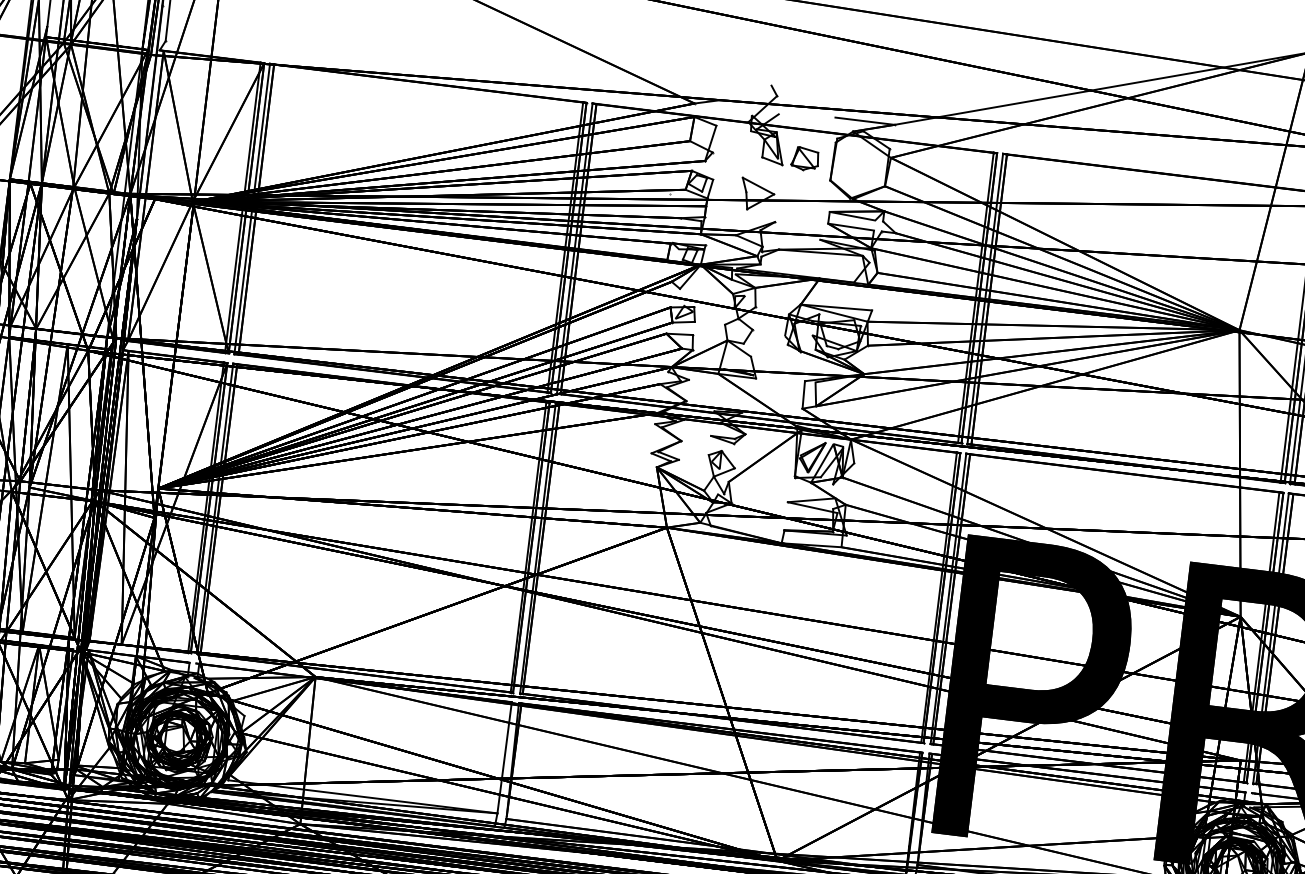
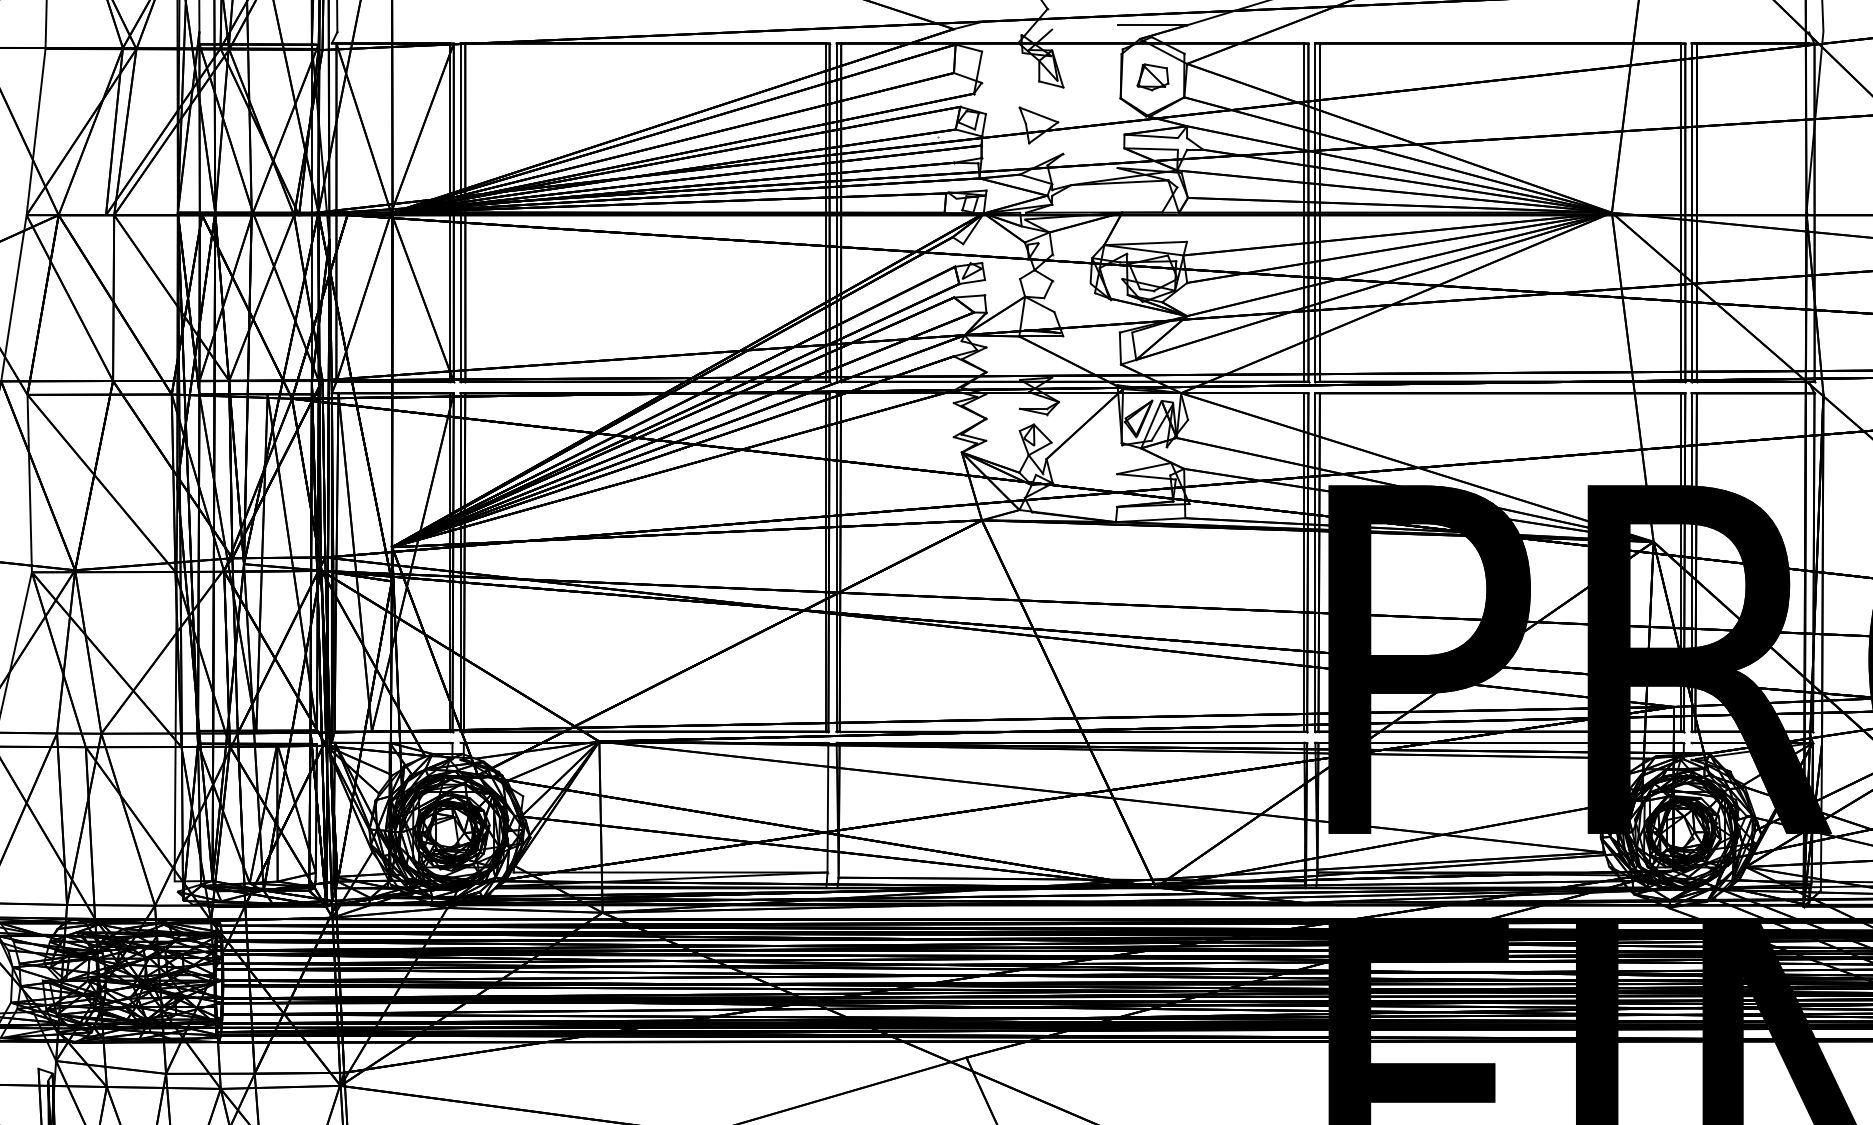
part: (804, 159) -> (1152, 77), moved

